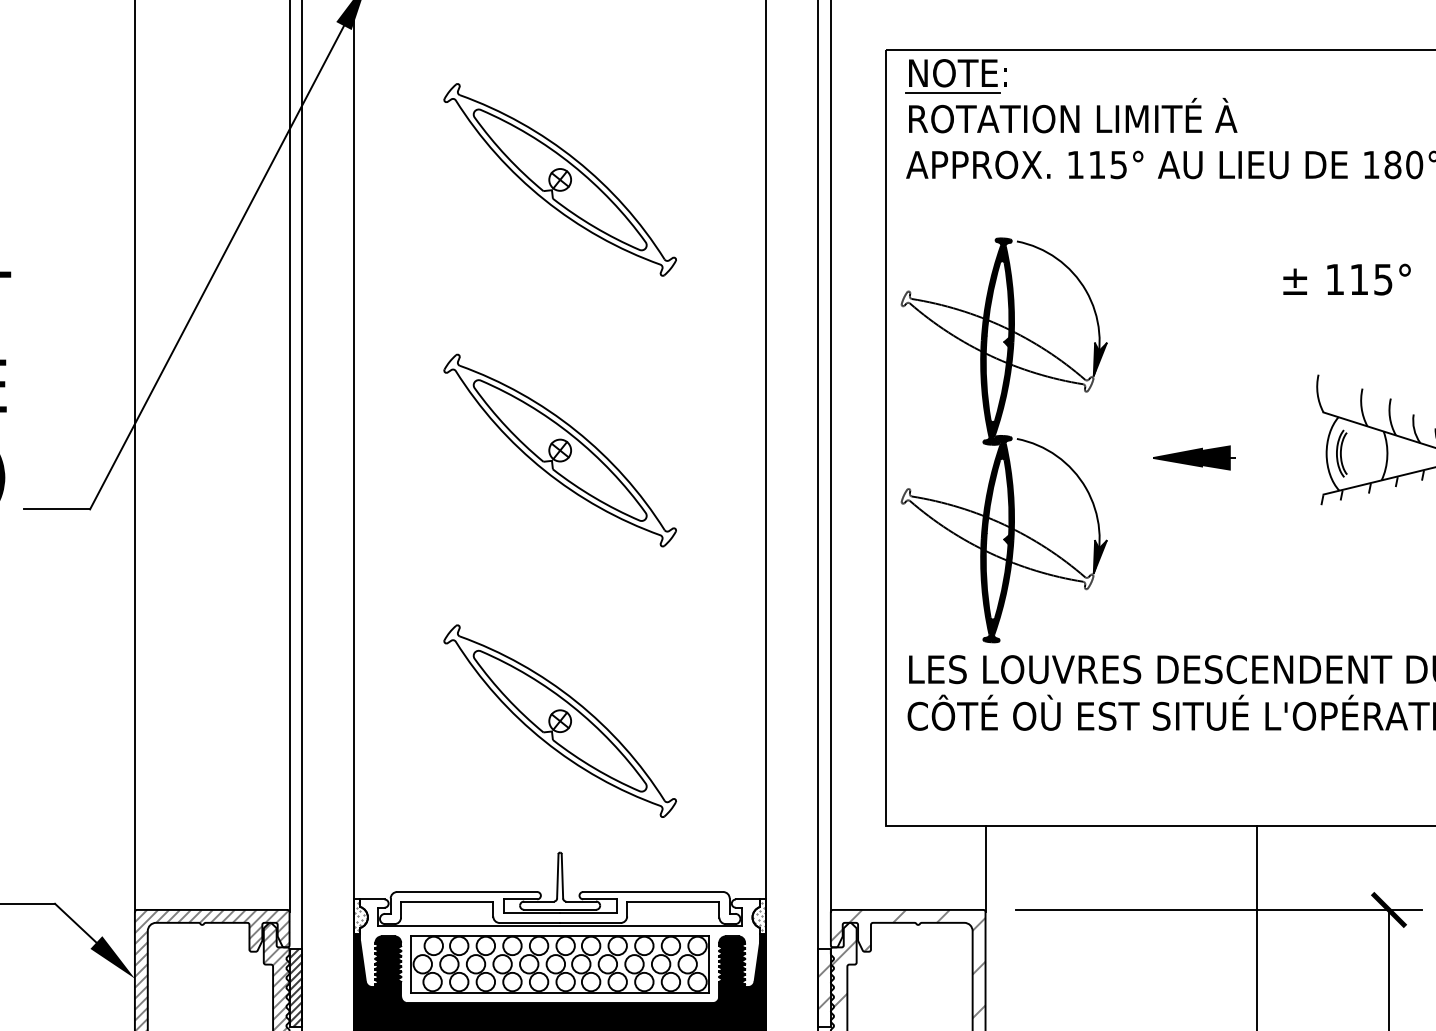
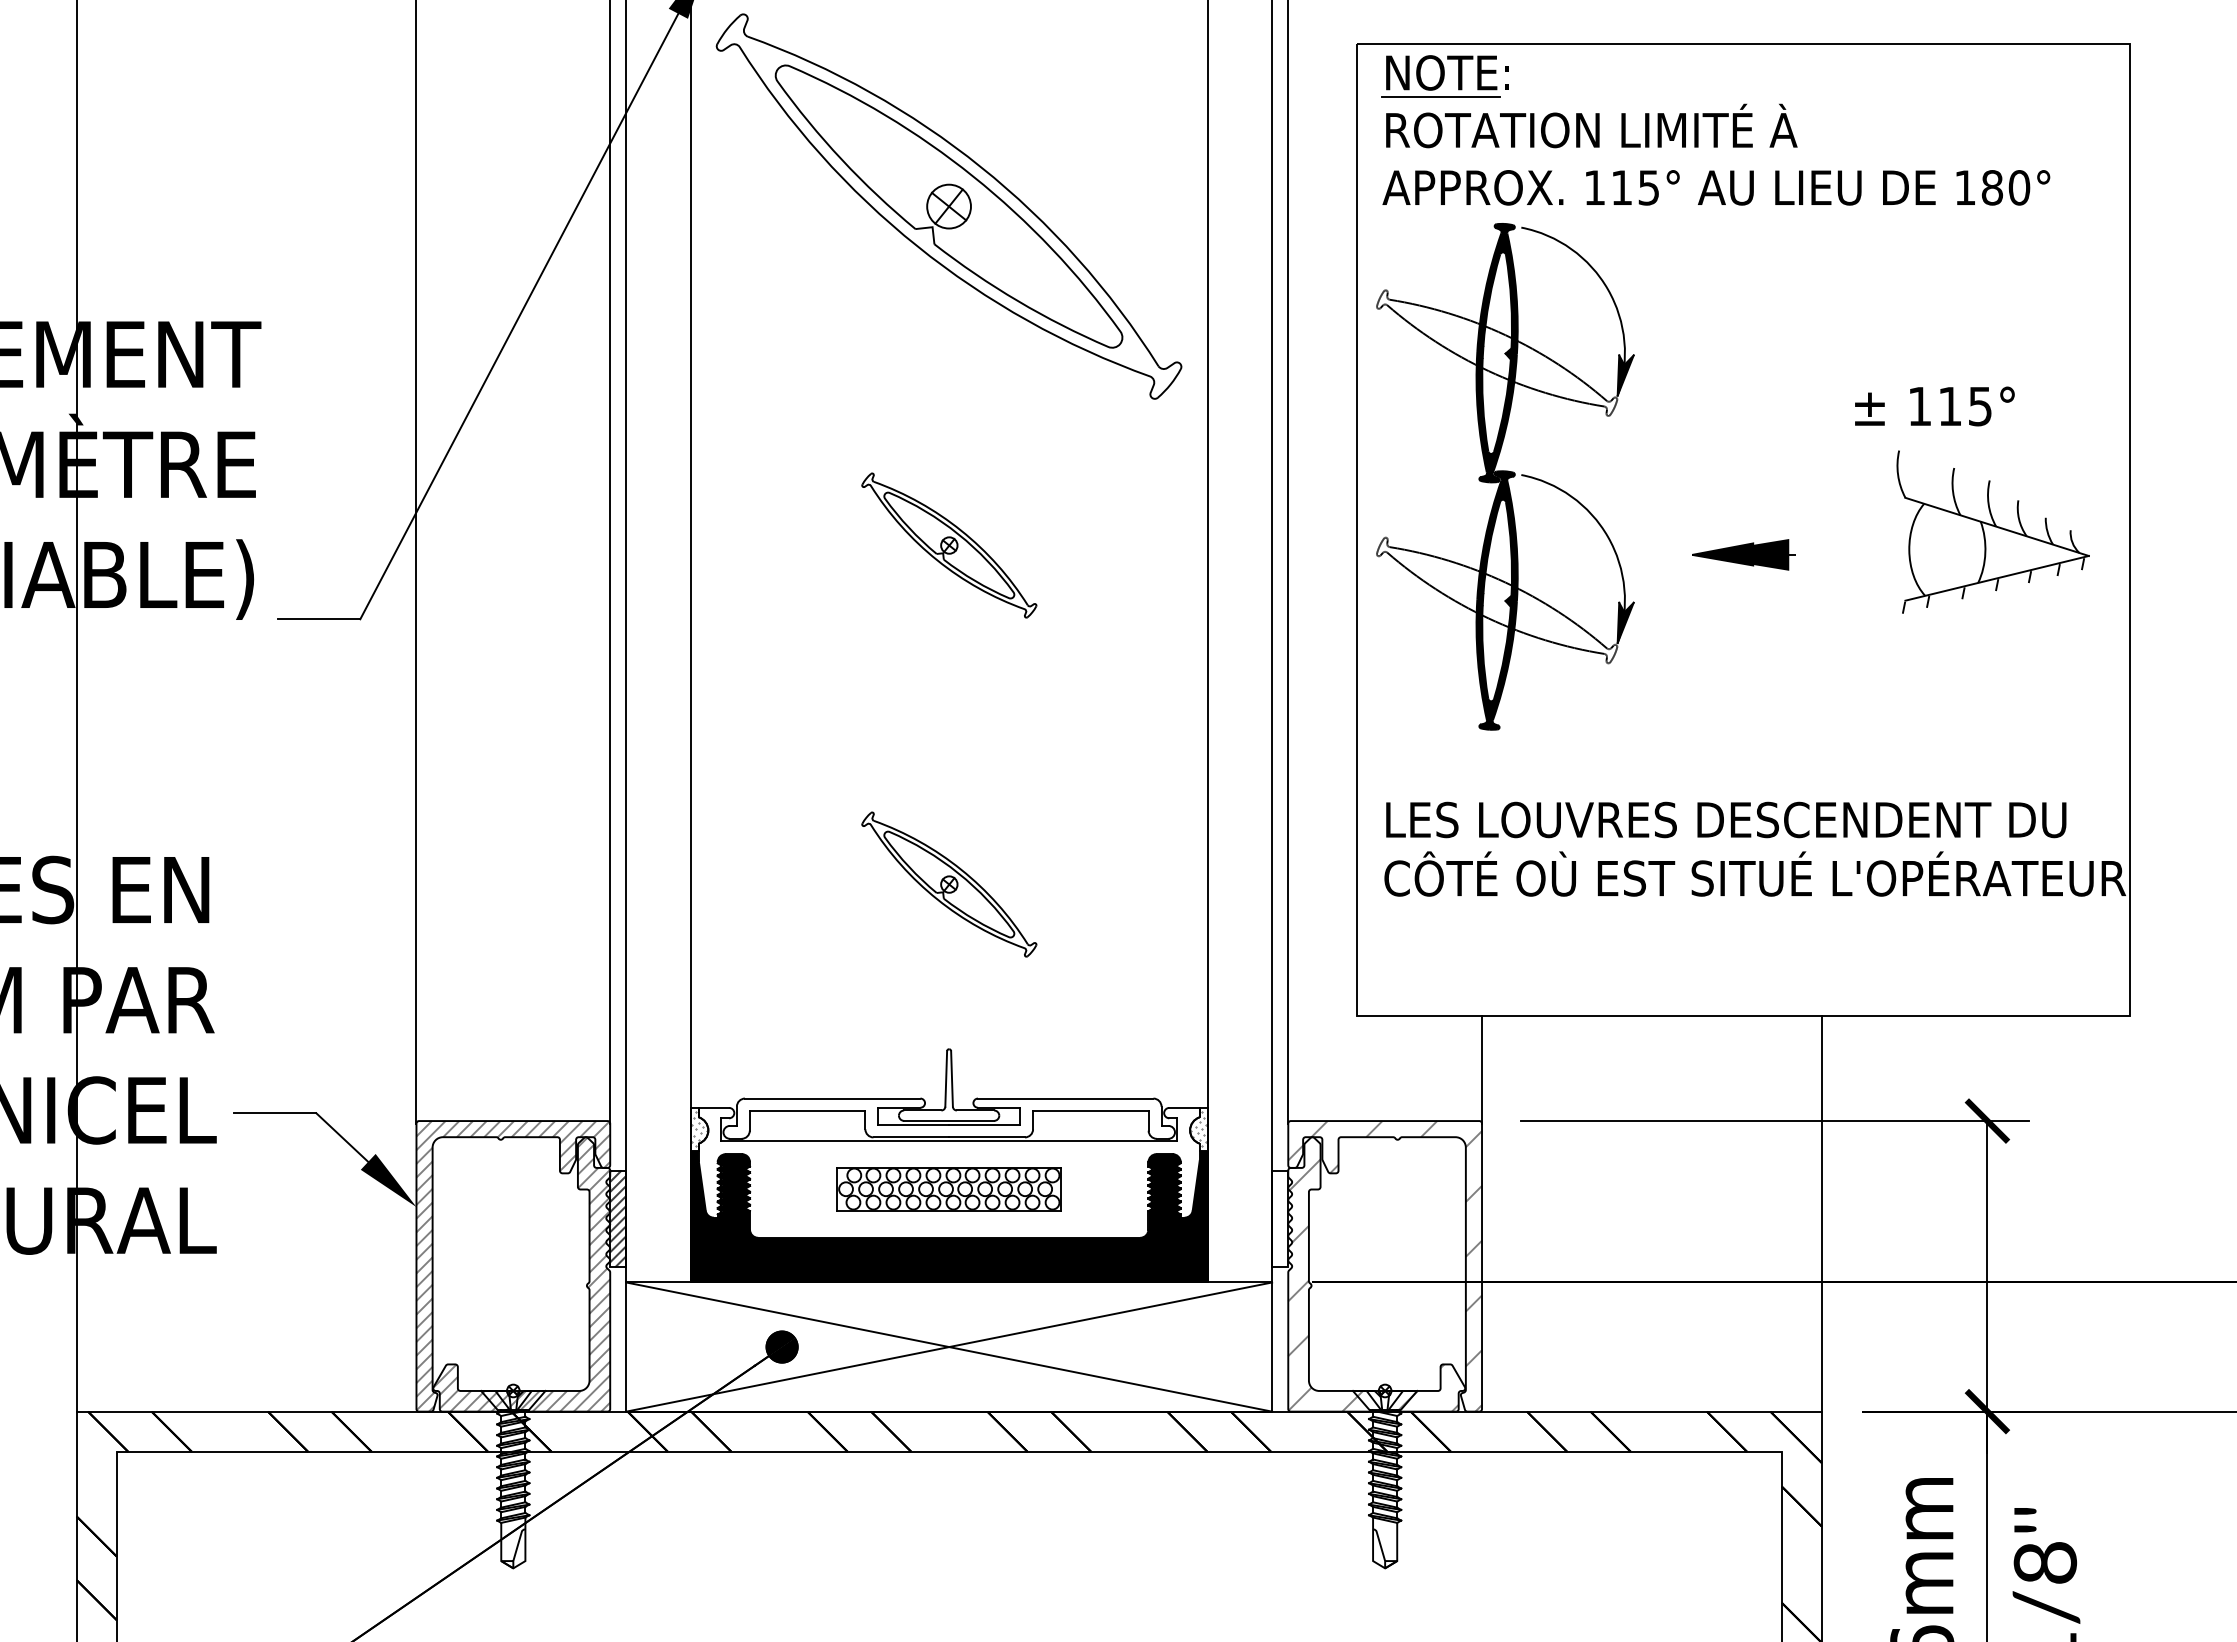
part: (560, 179) -> (949, 206), size x1.6
text: (1346, 279) -> (1934, 406), moved
part: (1004, 440) -> (1505, 476), moved
part: (560, 450) -> (949, 545), size x0.6
part: (1341, 453) -> (1928, 549), removed
part: (560, 721) -> (949, 884), size x0.6
part: (560, 964) -> (949, 1189), size x0.6
hatch: (824, 986) -> (1280, 1217), removed

